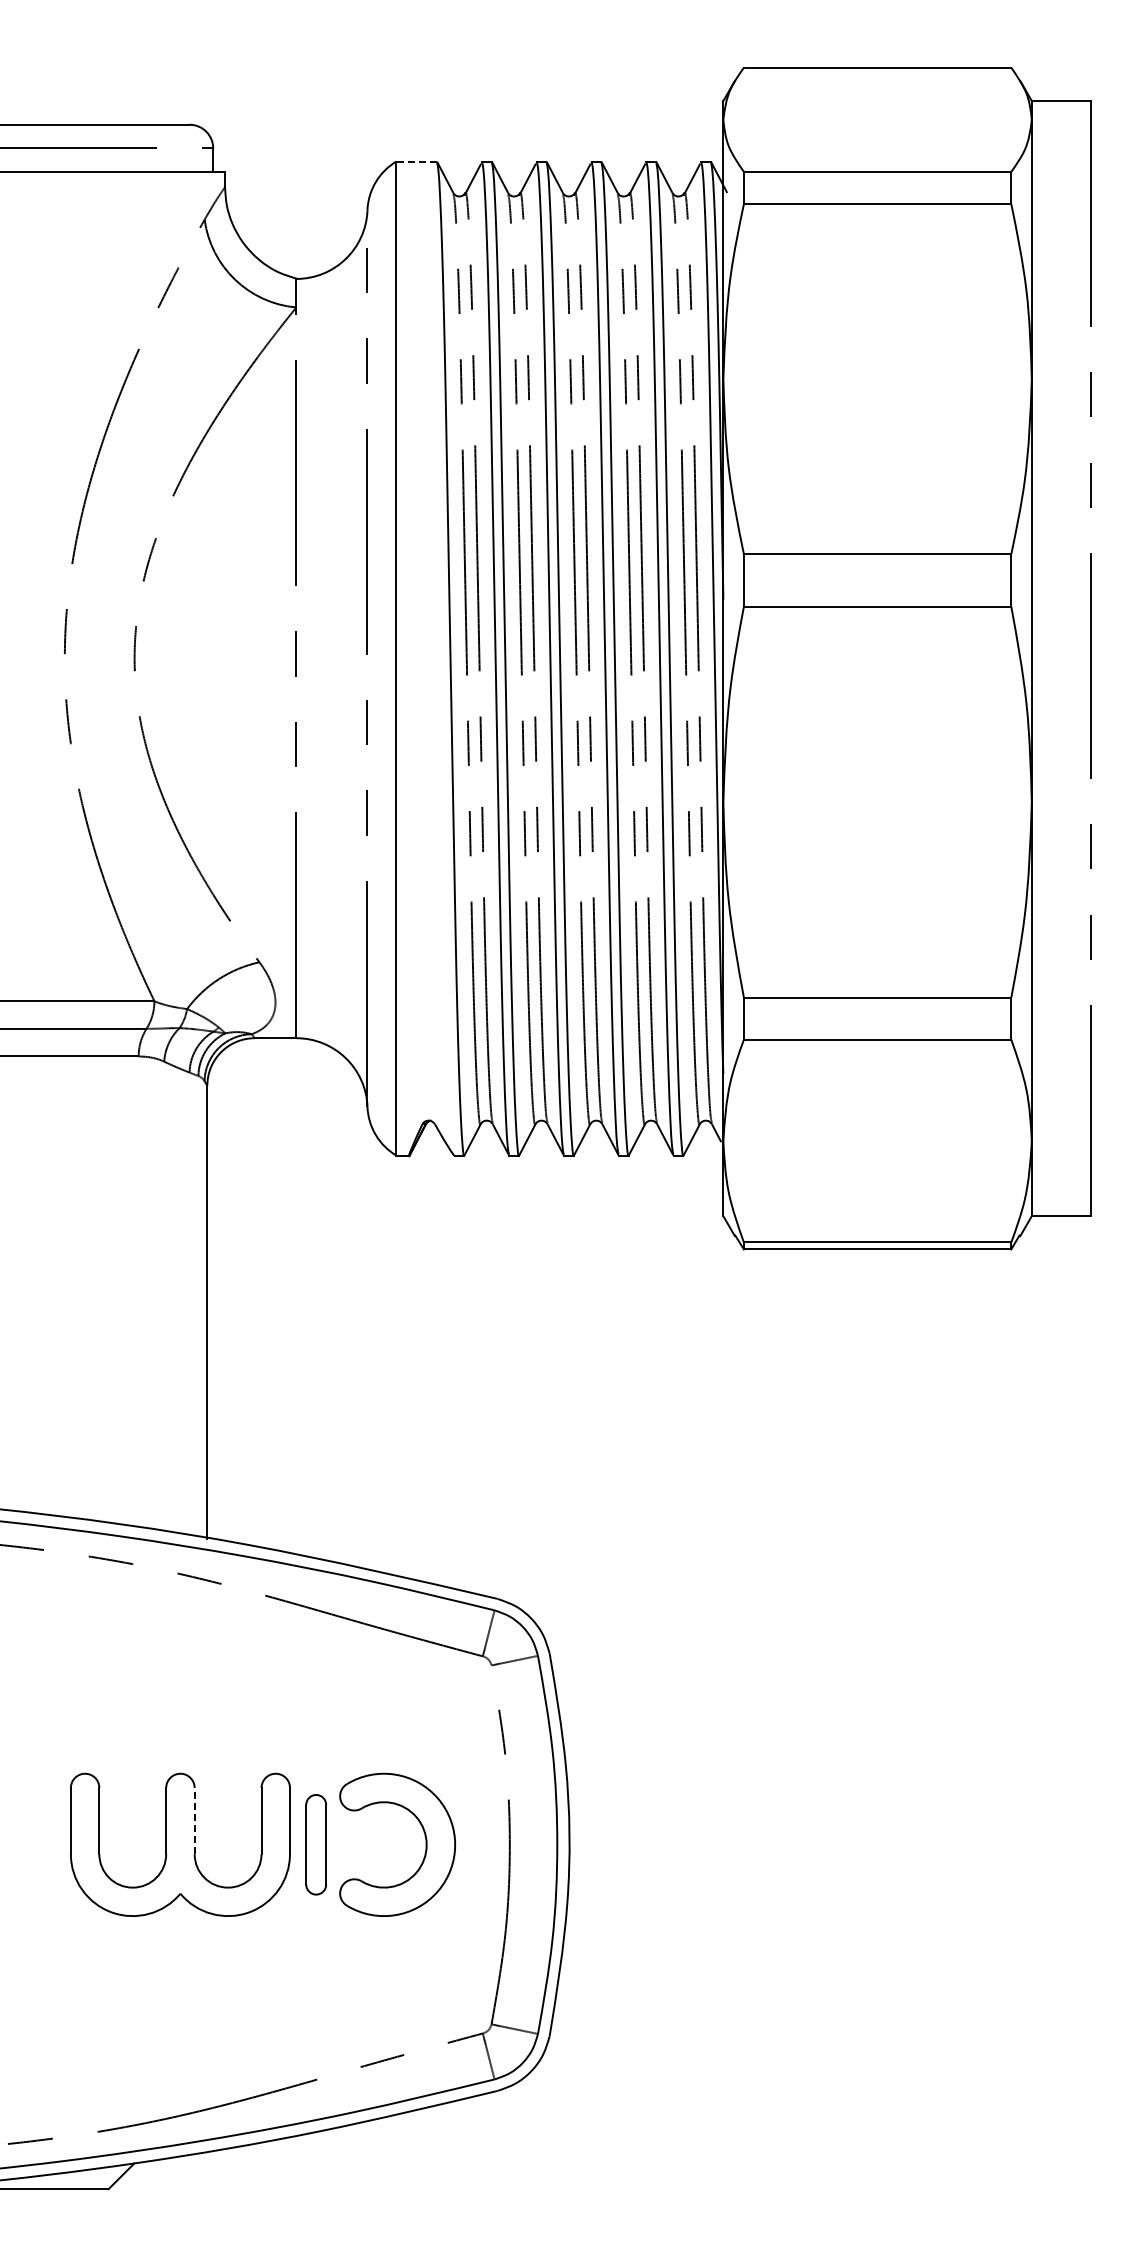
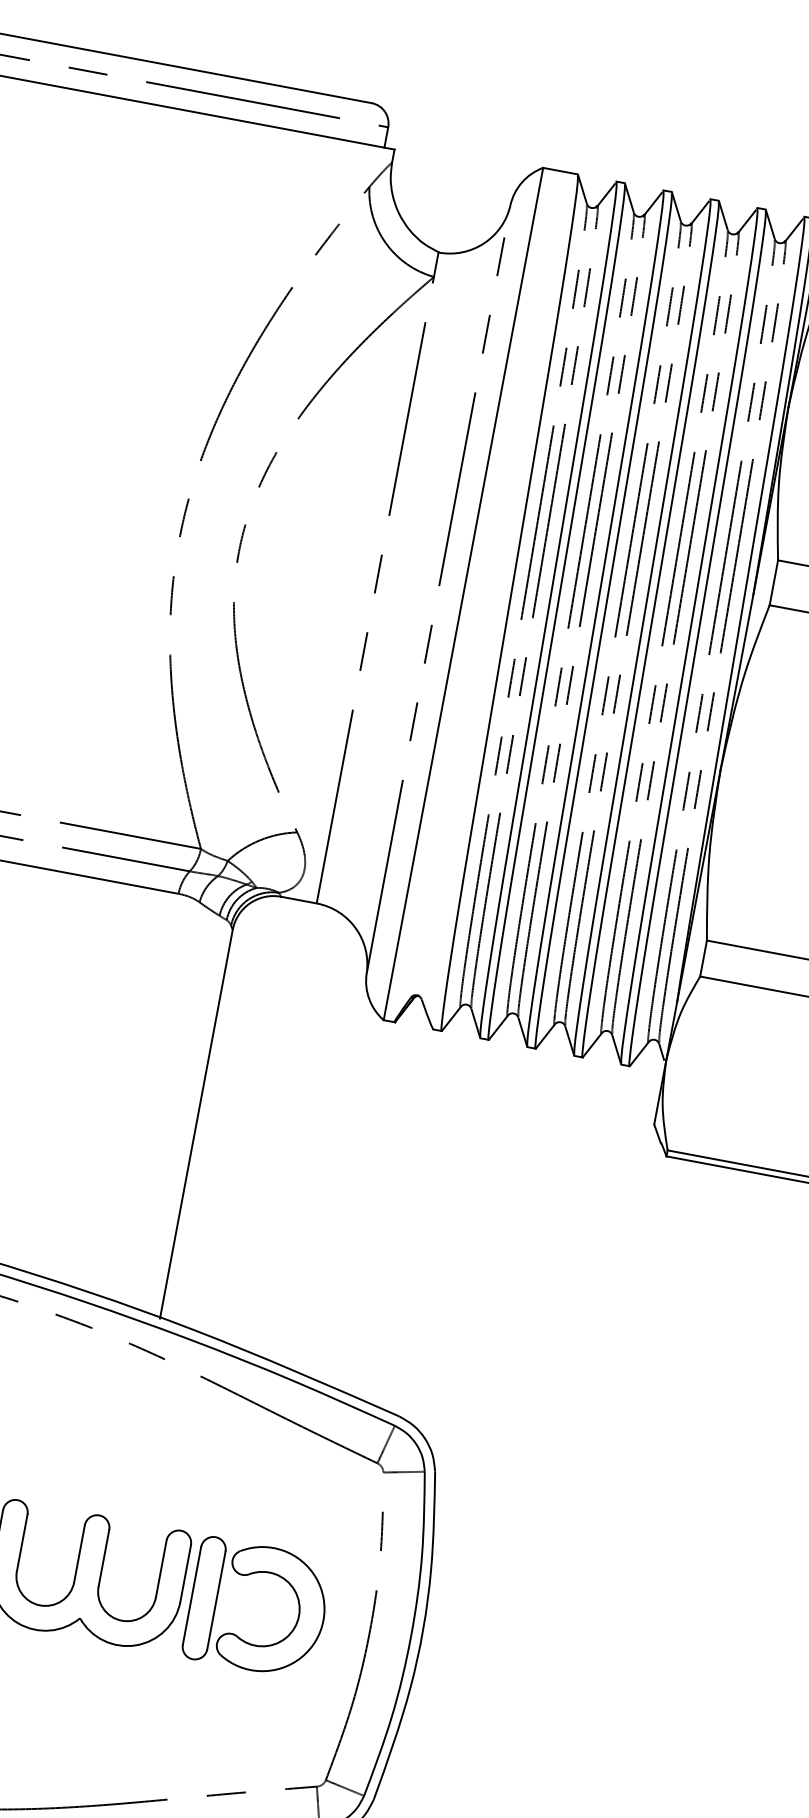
line: (416, 161) -> (560, 171), dashed -> solid
line: (194, 1820) -> (103, 1557), dashed -> solid
part: (316, 1844) -> (204, 1597), size x1.43

